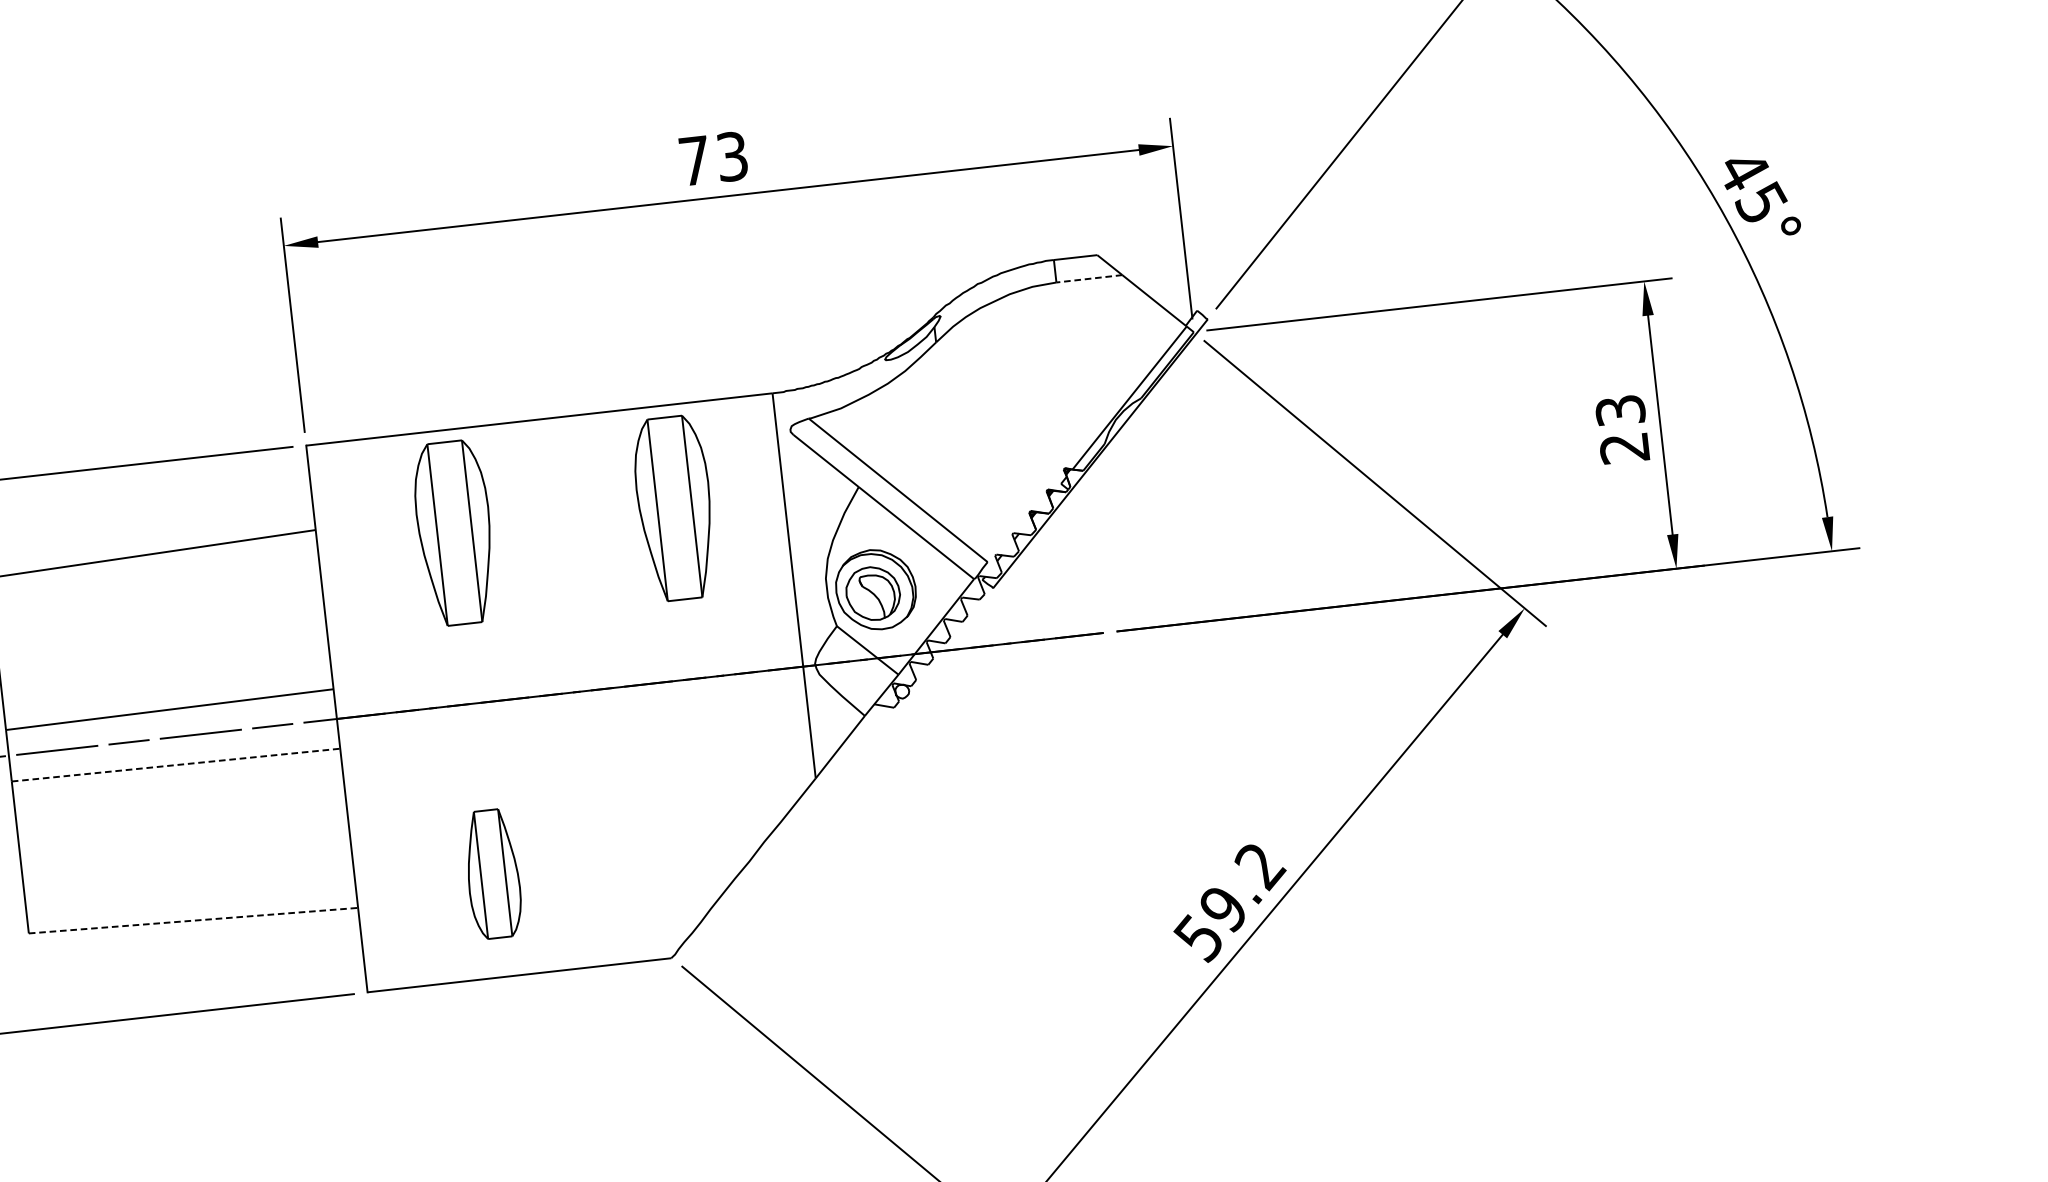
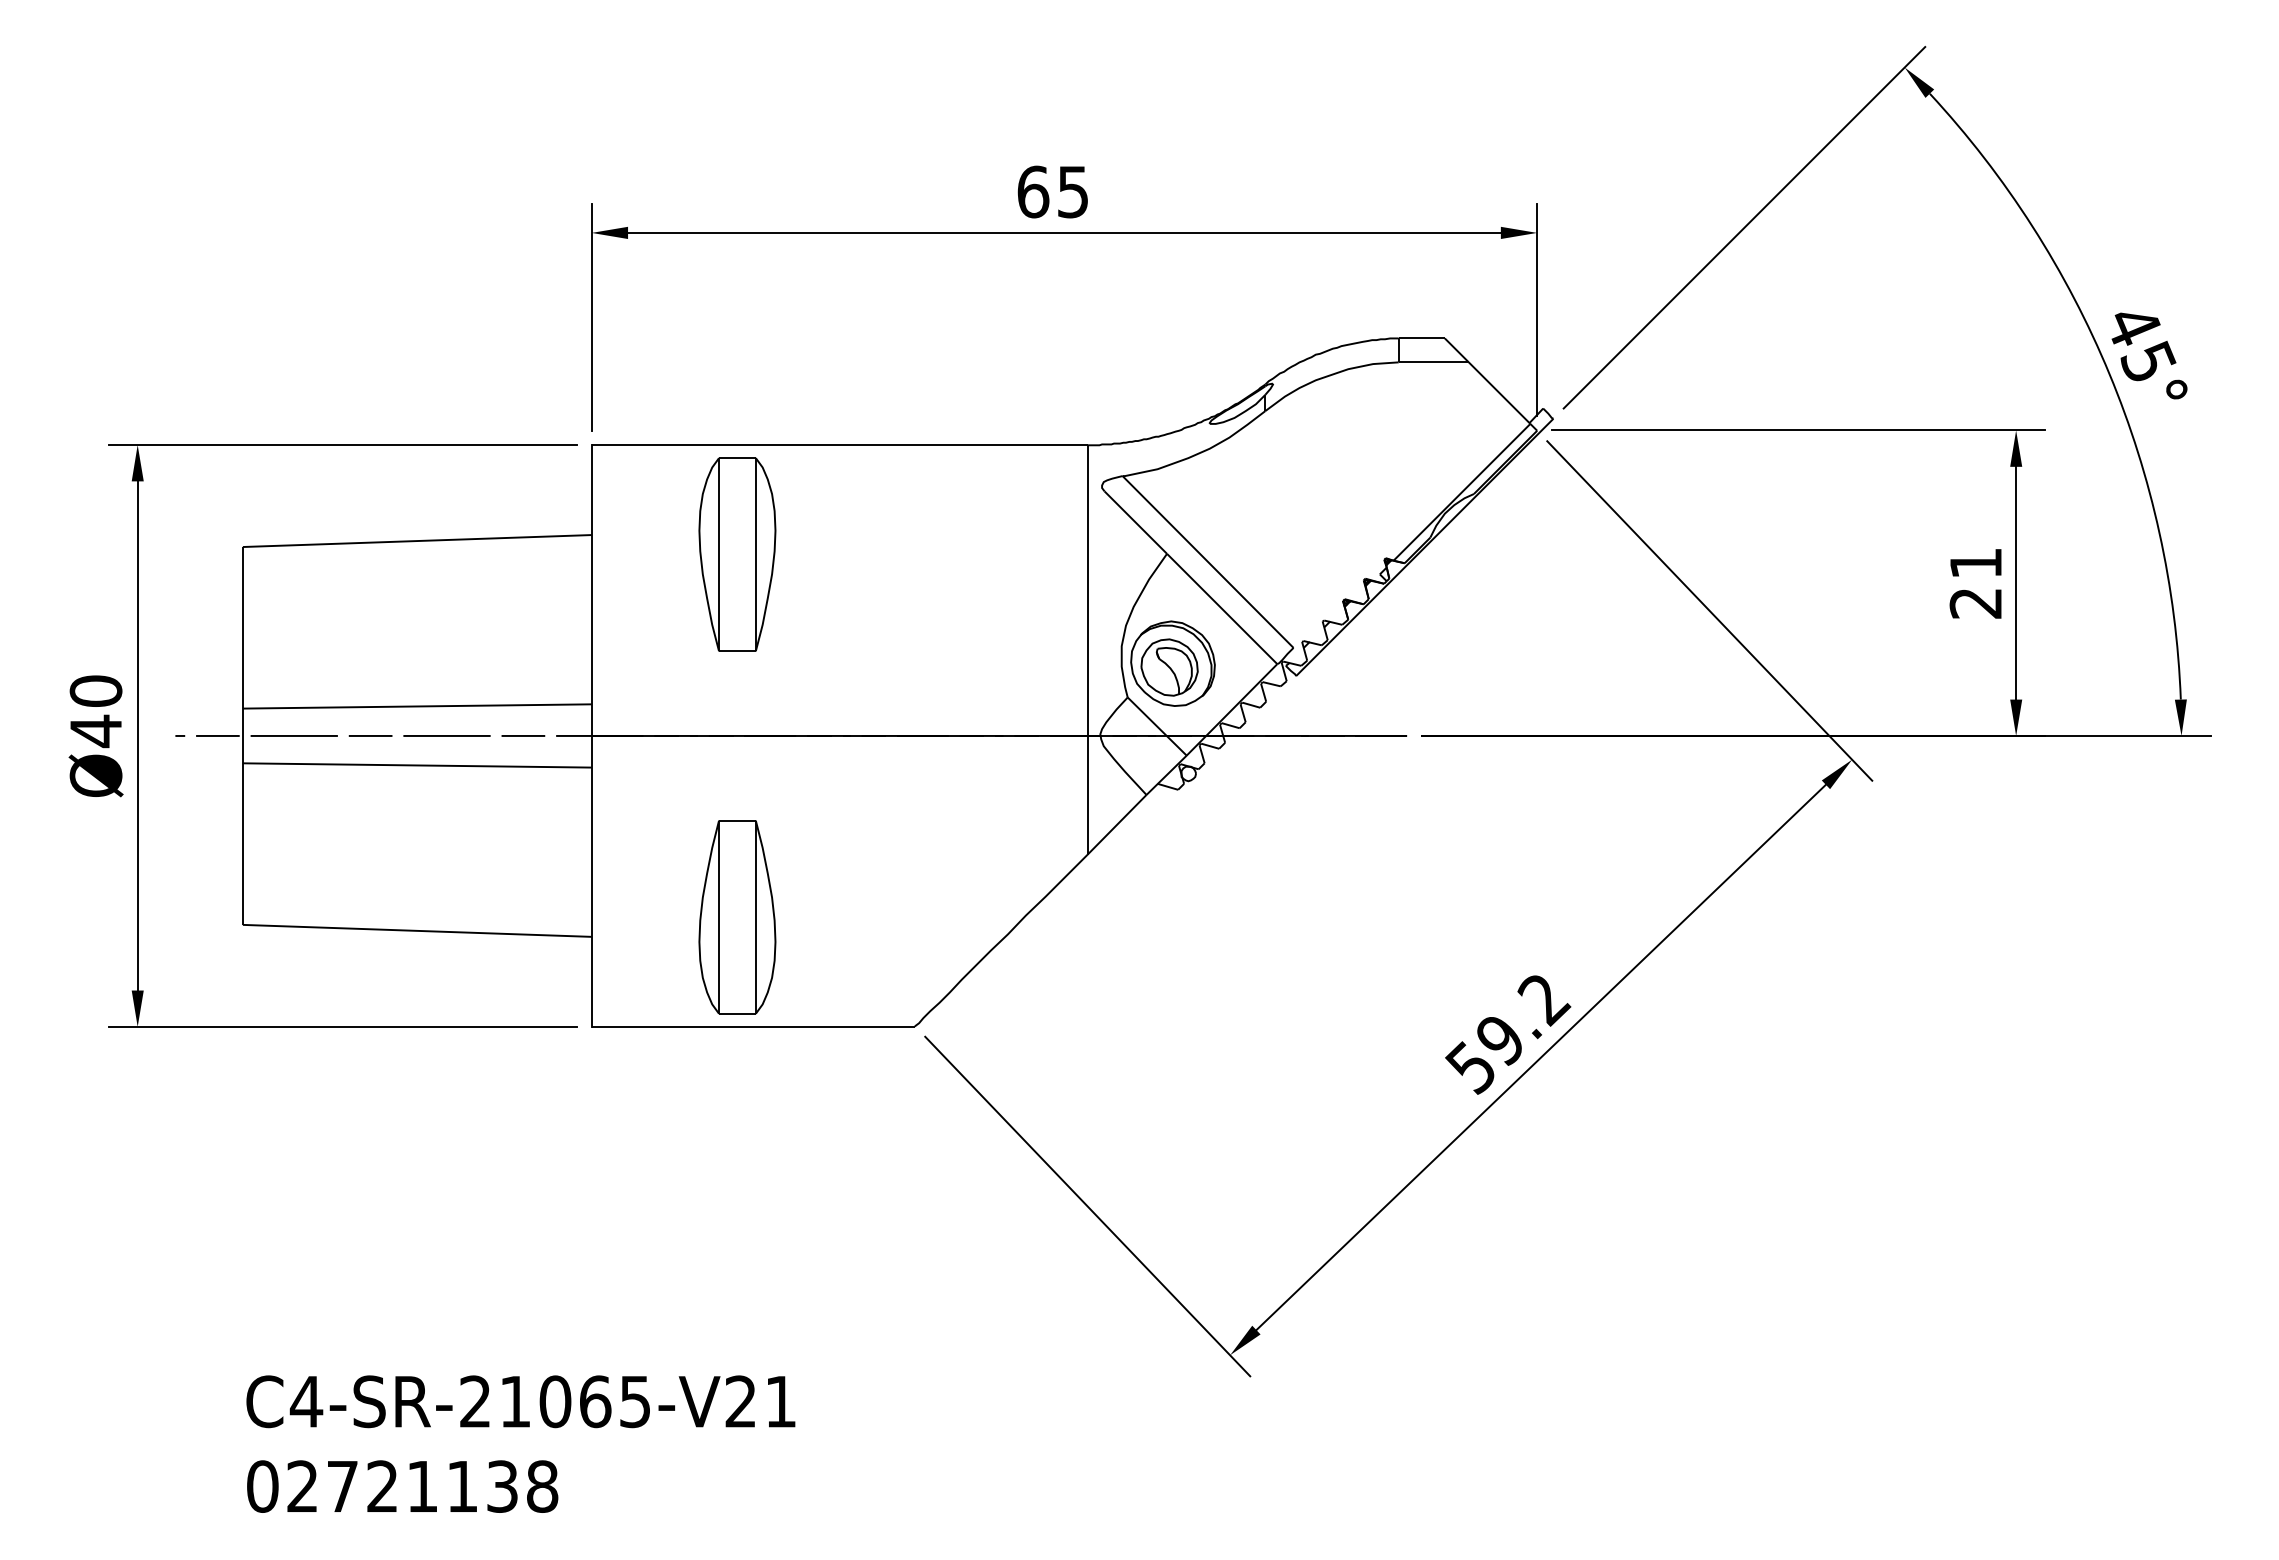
text: (712, 158) -> (1052, 191), 73 -> 65
line: (1089, 278) -> (1433, 362), dashed -> solid
text: (1620, 410) -> (1975, 563), 23 -> 21
part: (674, 508) -> (971, 554), removed
line: (176, 765) -> (417, 765), dashed -> solid
part: (493, 874) -> (737, 917), size x1.43
line: (193, 920) -> (417, 930), dashed -> solid

